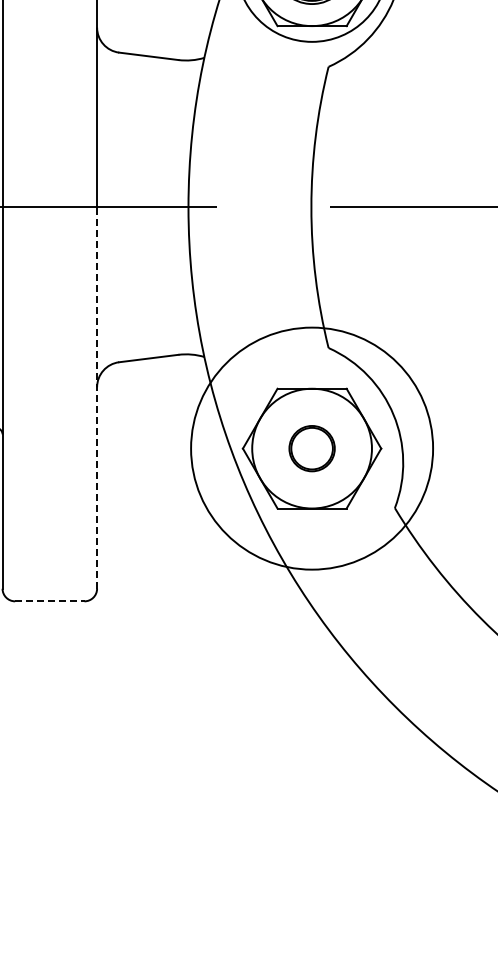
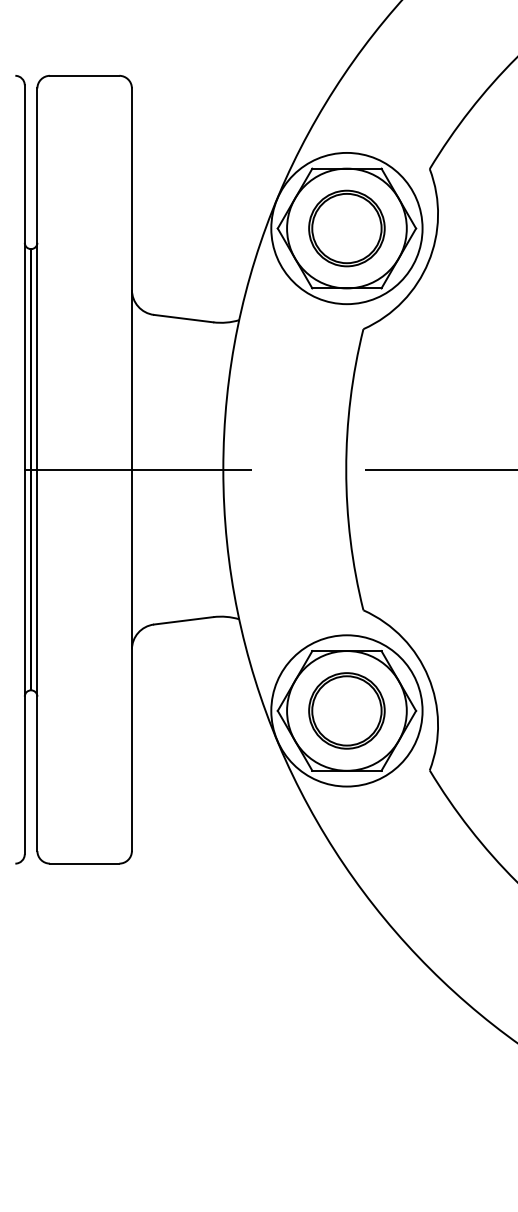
line: (96, 398) -> (131, 660), dashed -> solid
circle: (311, 448) -> (346, 710), size x0.62
part: (311, 448) -> (346, 710), size x1.67
line: (49, 601) -> (84, 863), dashed -> solid

